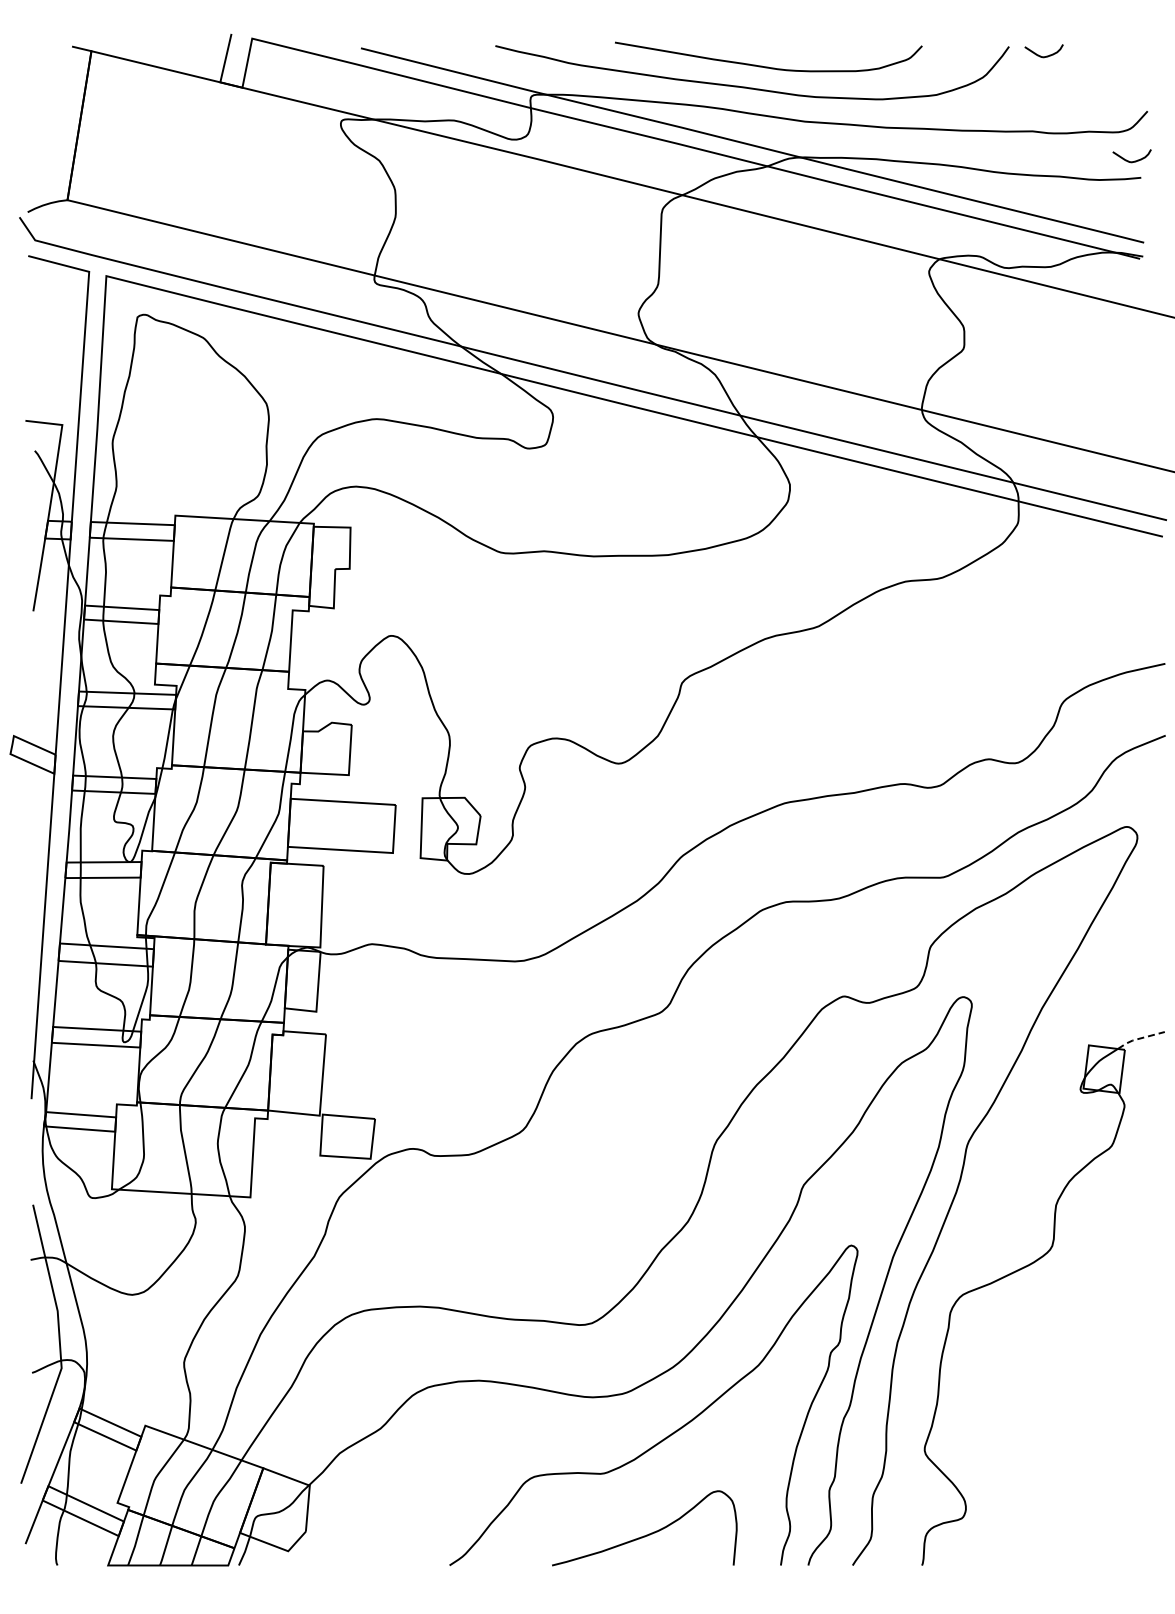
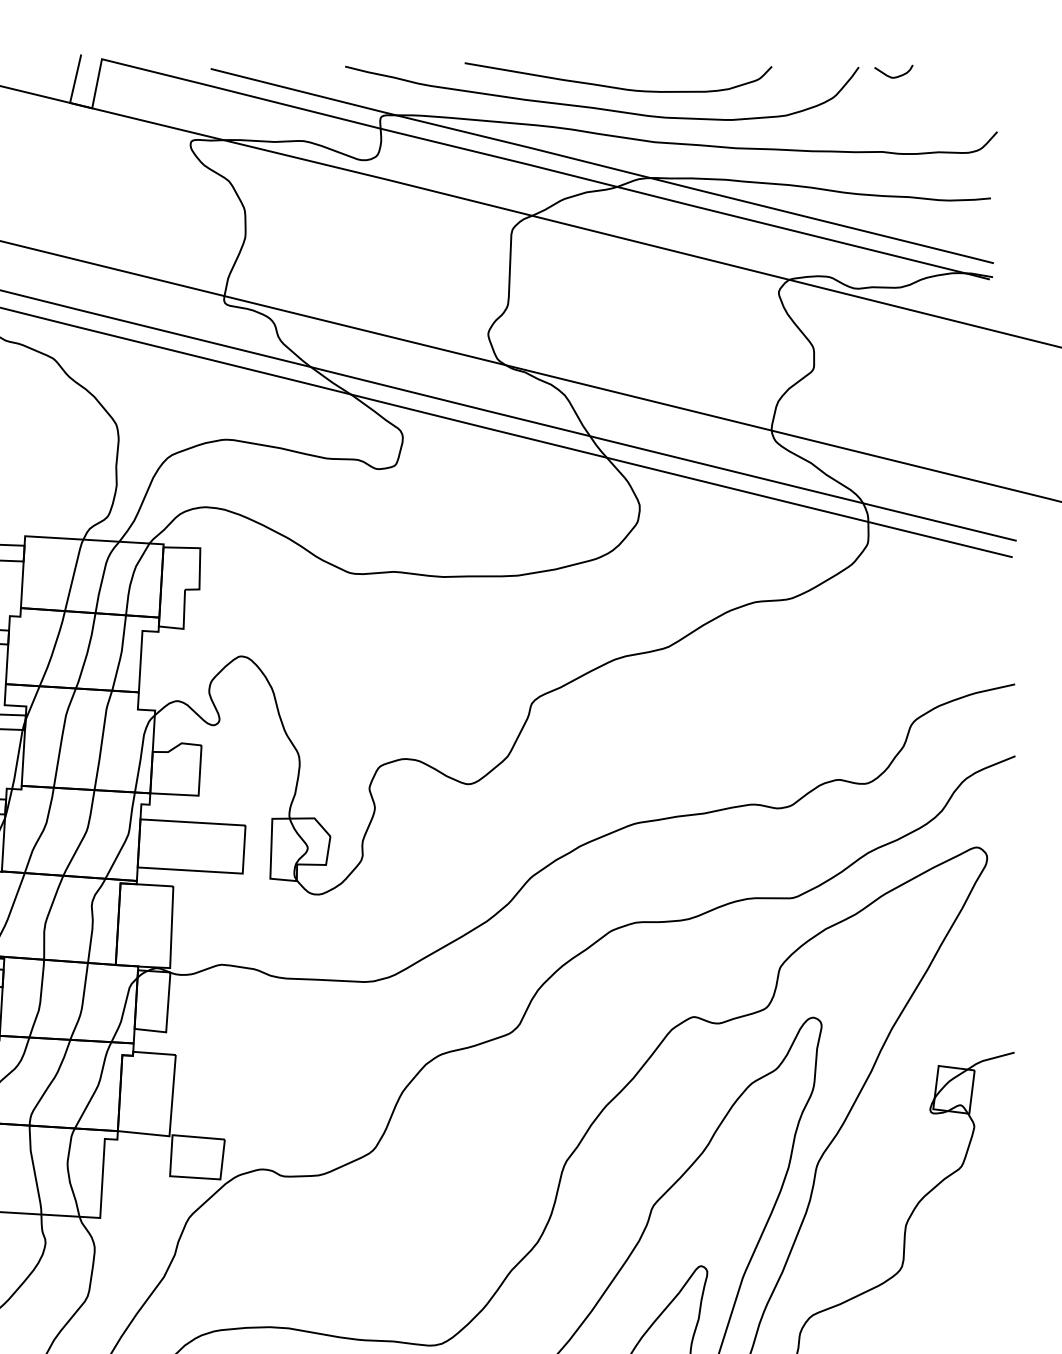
curve: (1128, 160) -> (978, 181), removed
line: (1139, 1038) -> (989, 1059), dashed -> solid

